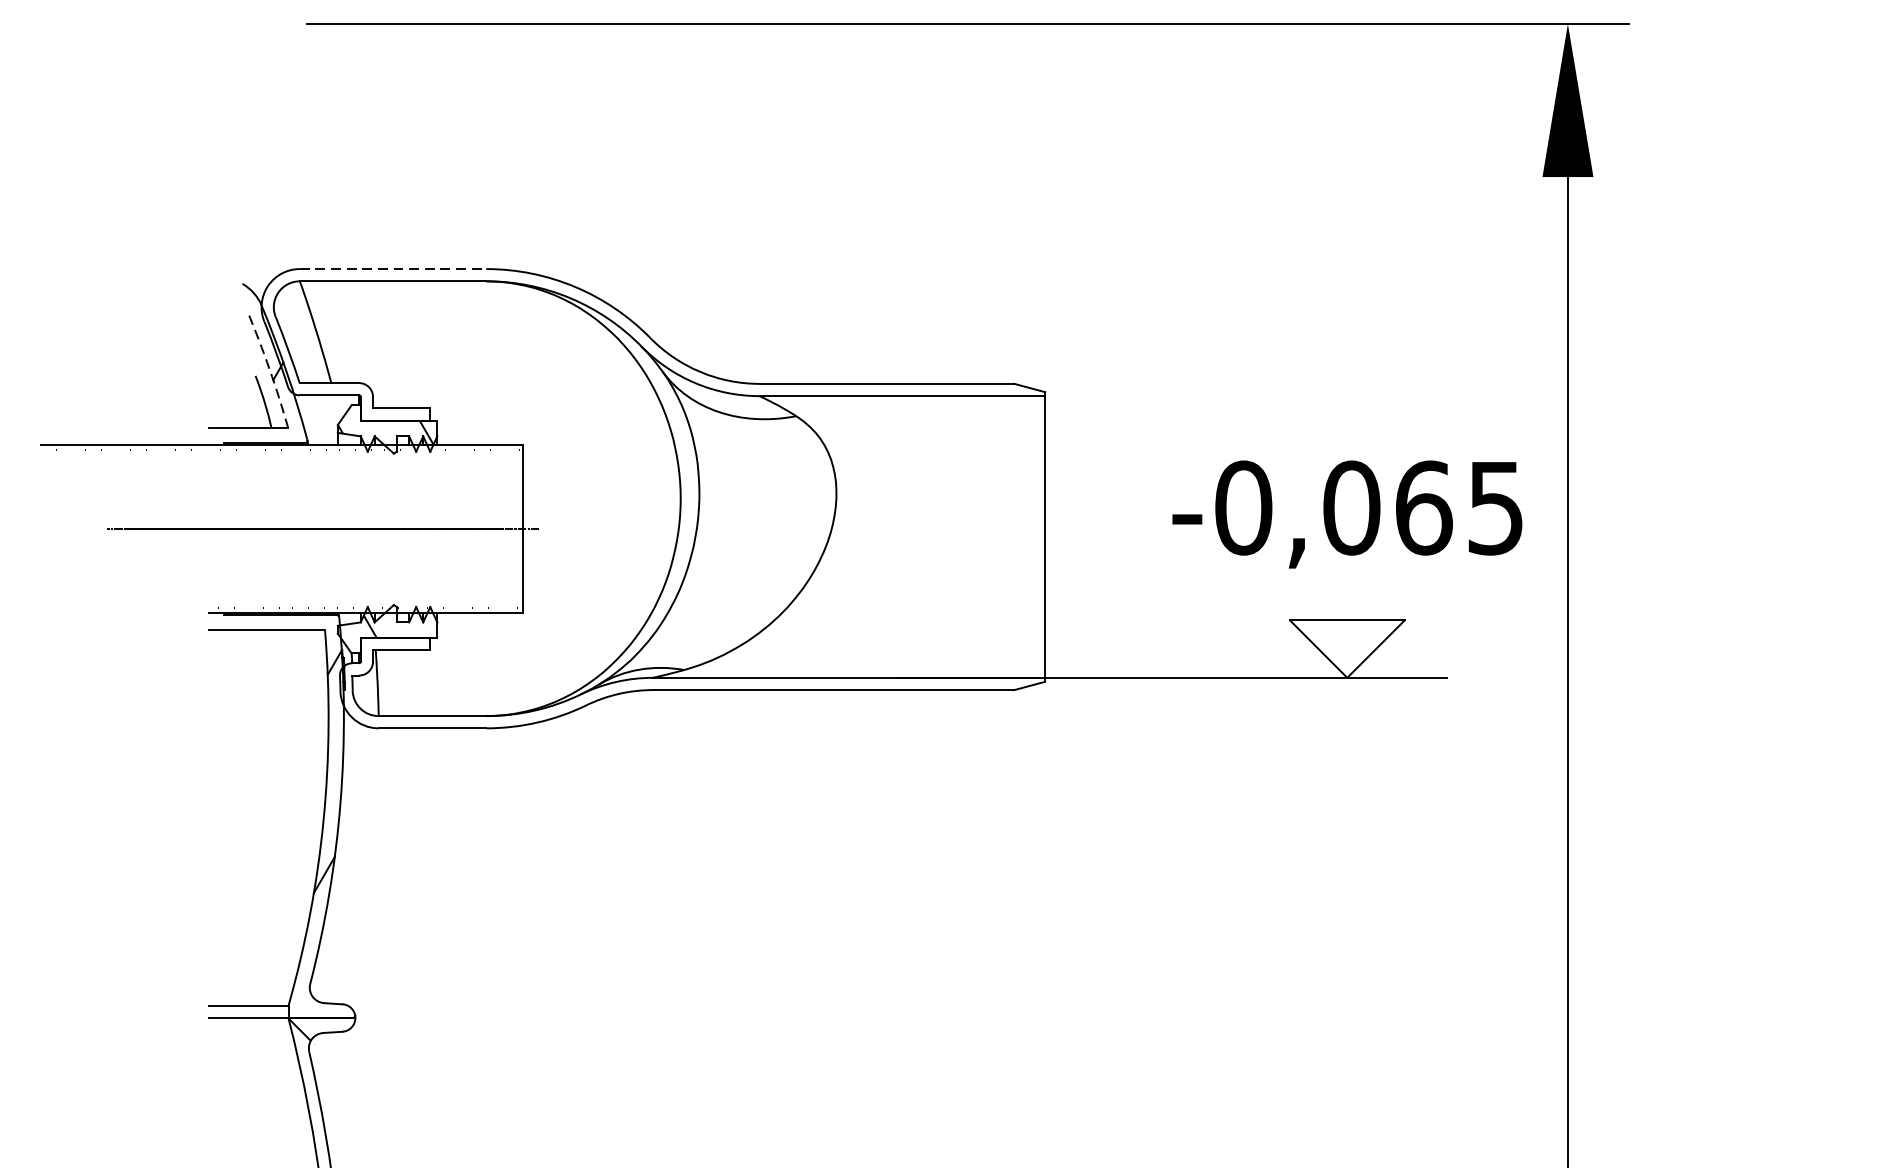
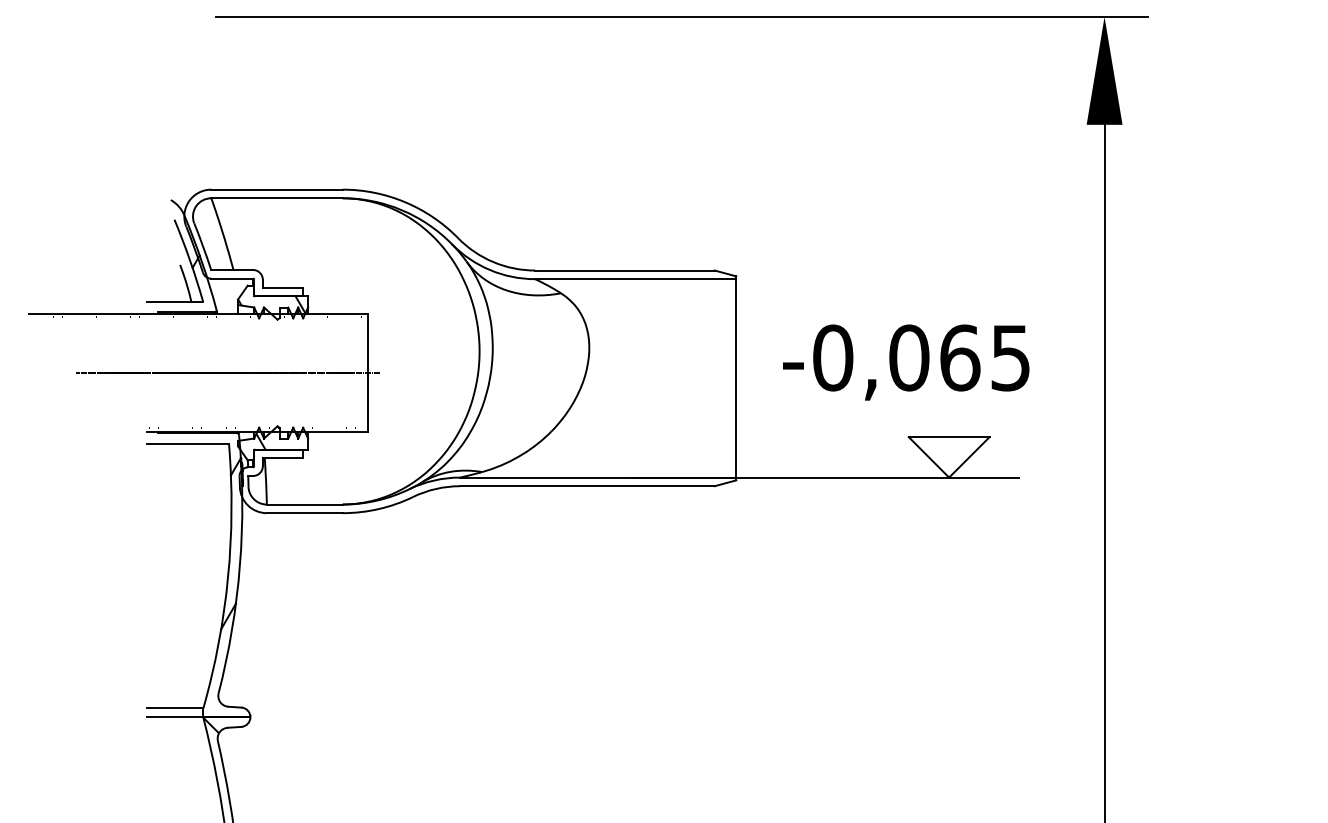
line: (392, 268) -> (276, 189), dashed -> solid
arc: (270, 369) -> (190, 260), dashed -> solid
text: (1347, 514) -> (906, 362), moved

